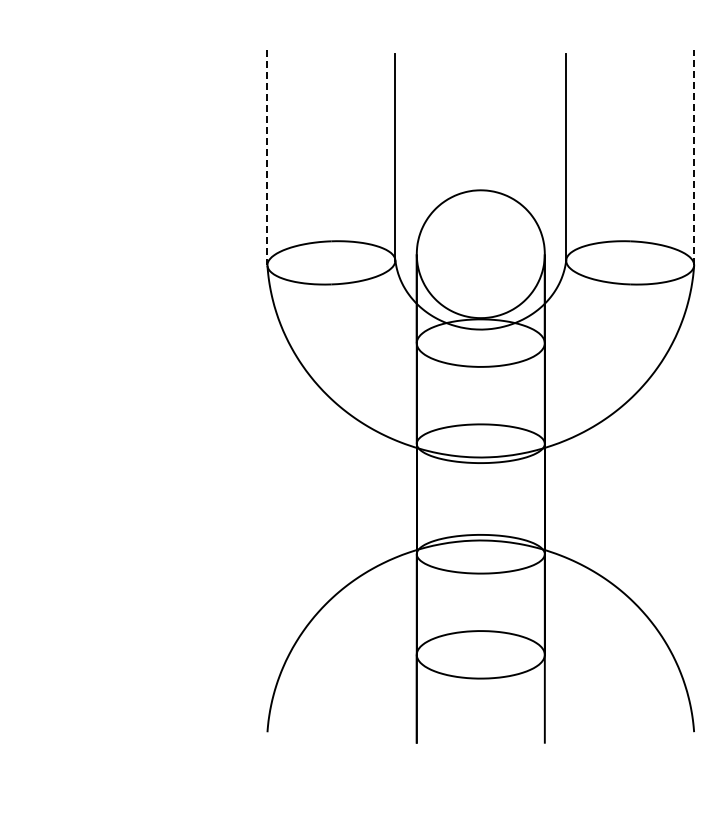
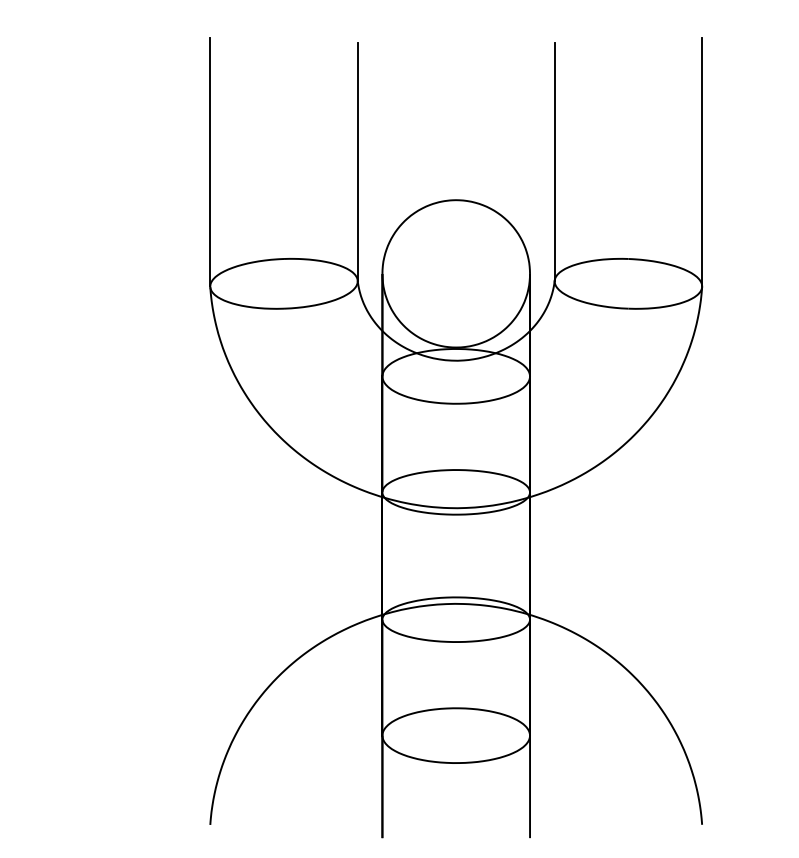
line: (267, 157) -> (210, 162), dashed -> solid
line: (694, 157) -> (702, 162), dashed -> solid

